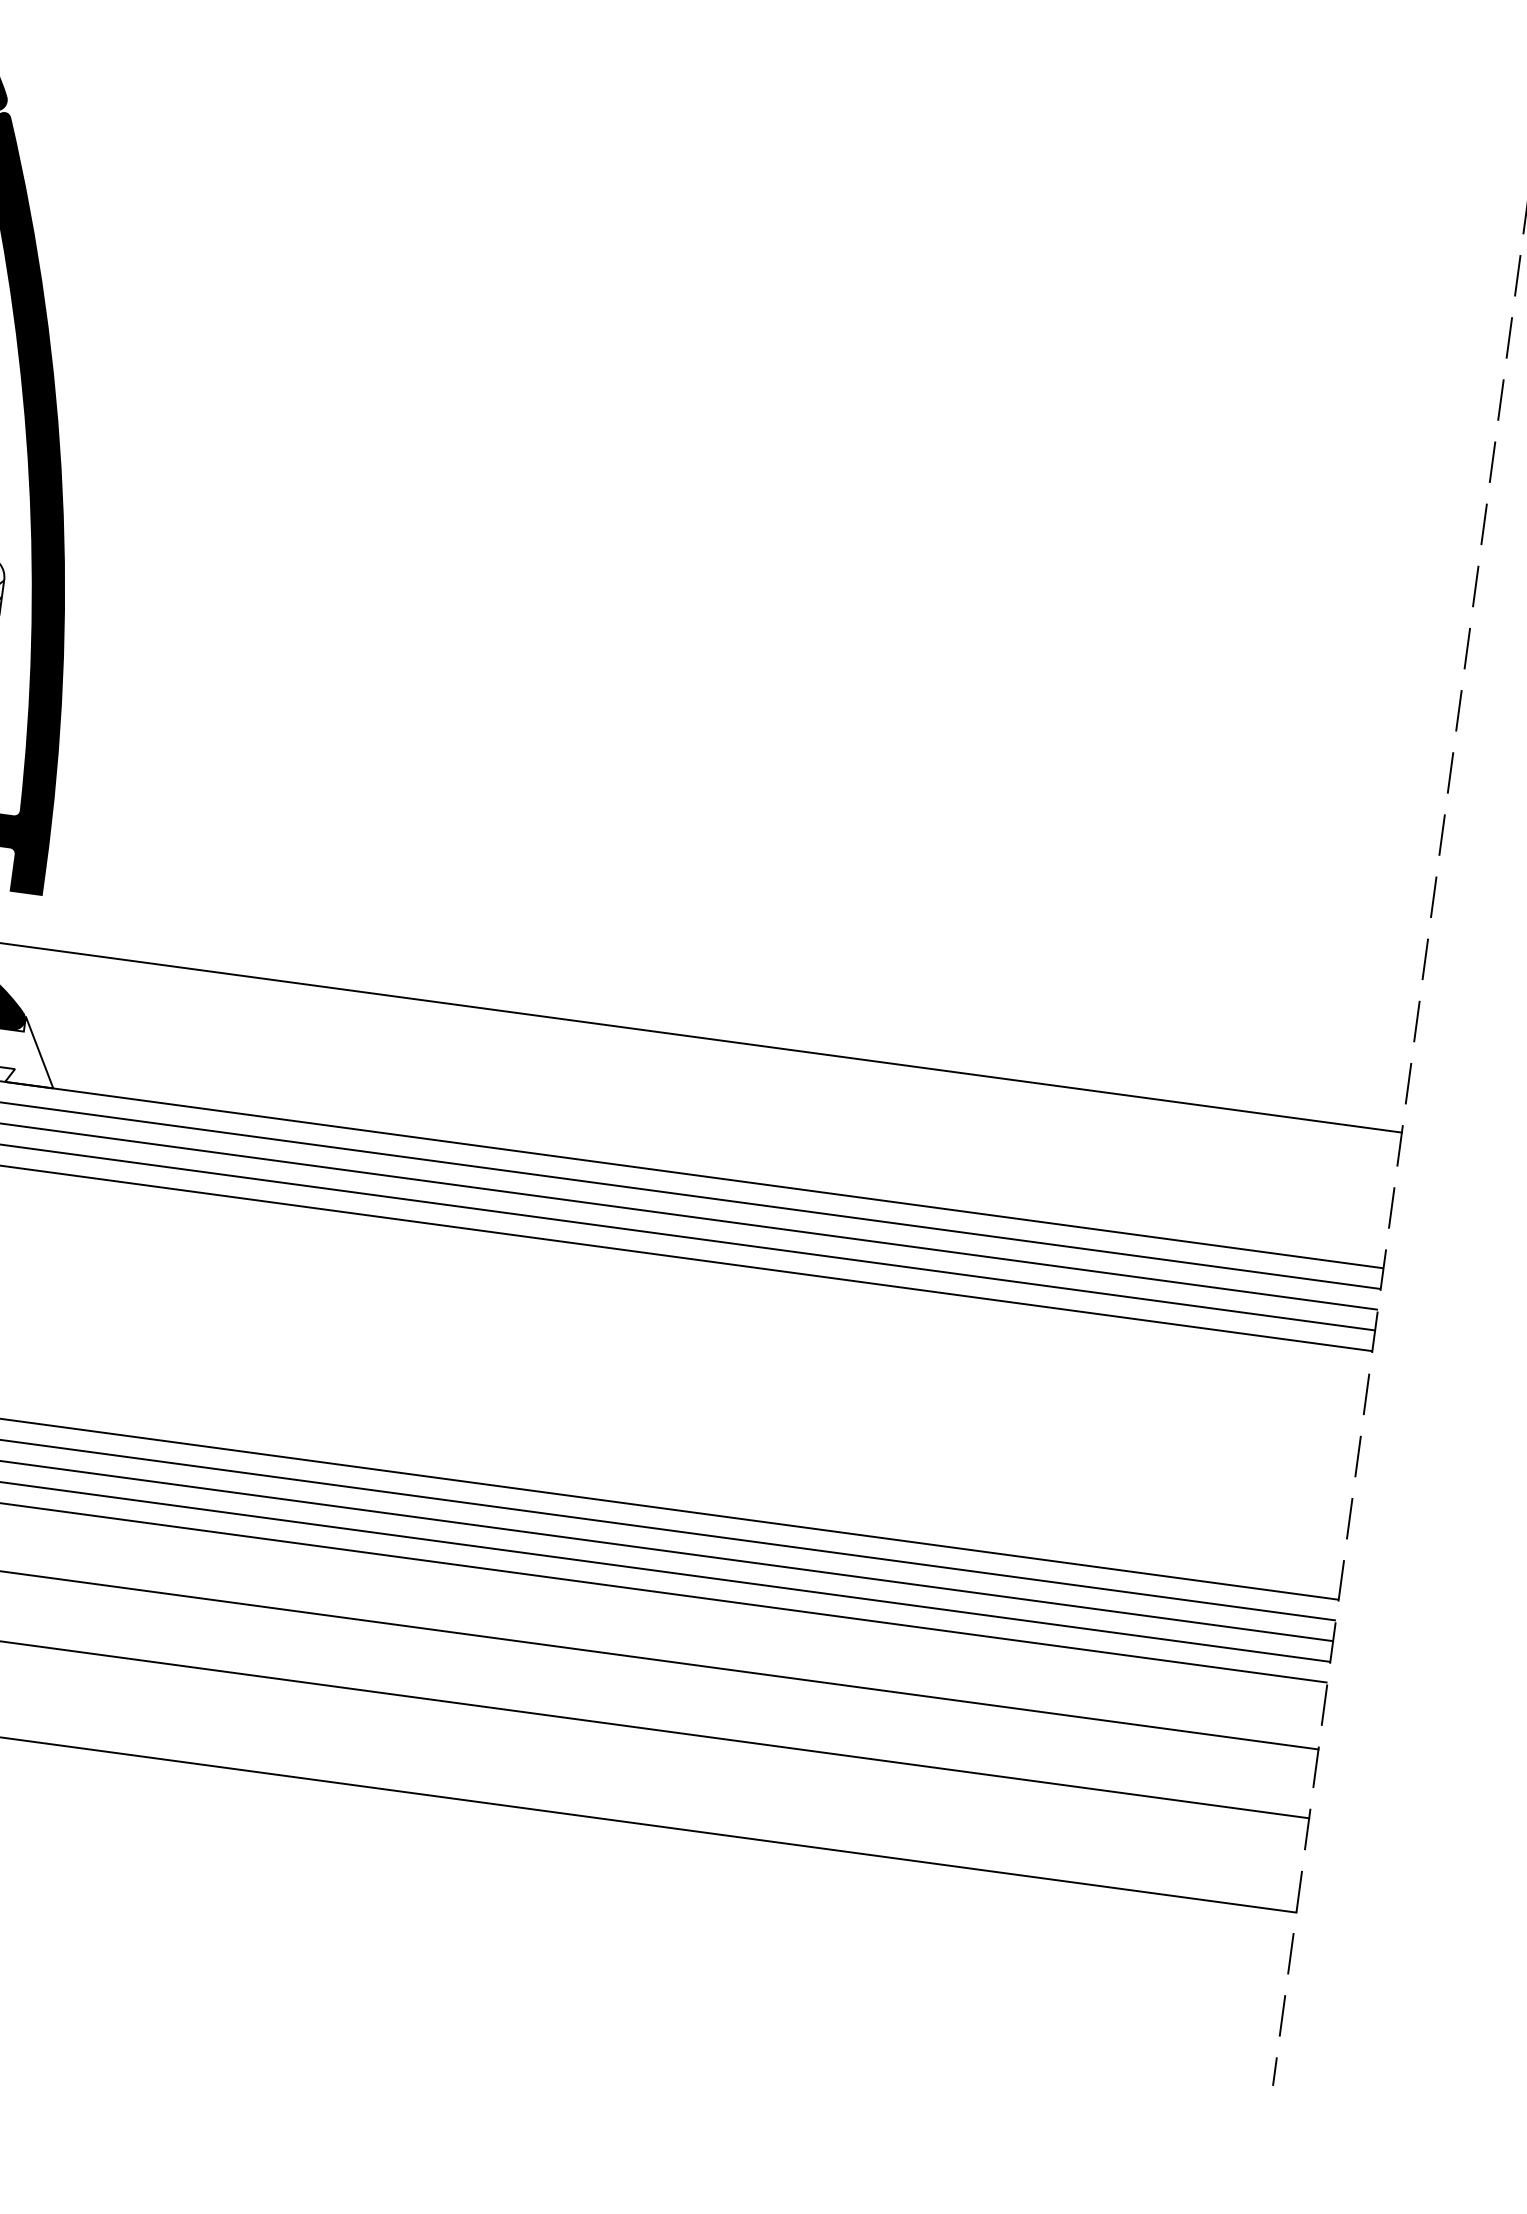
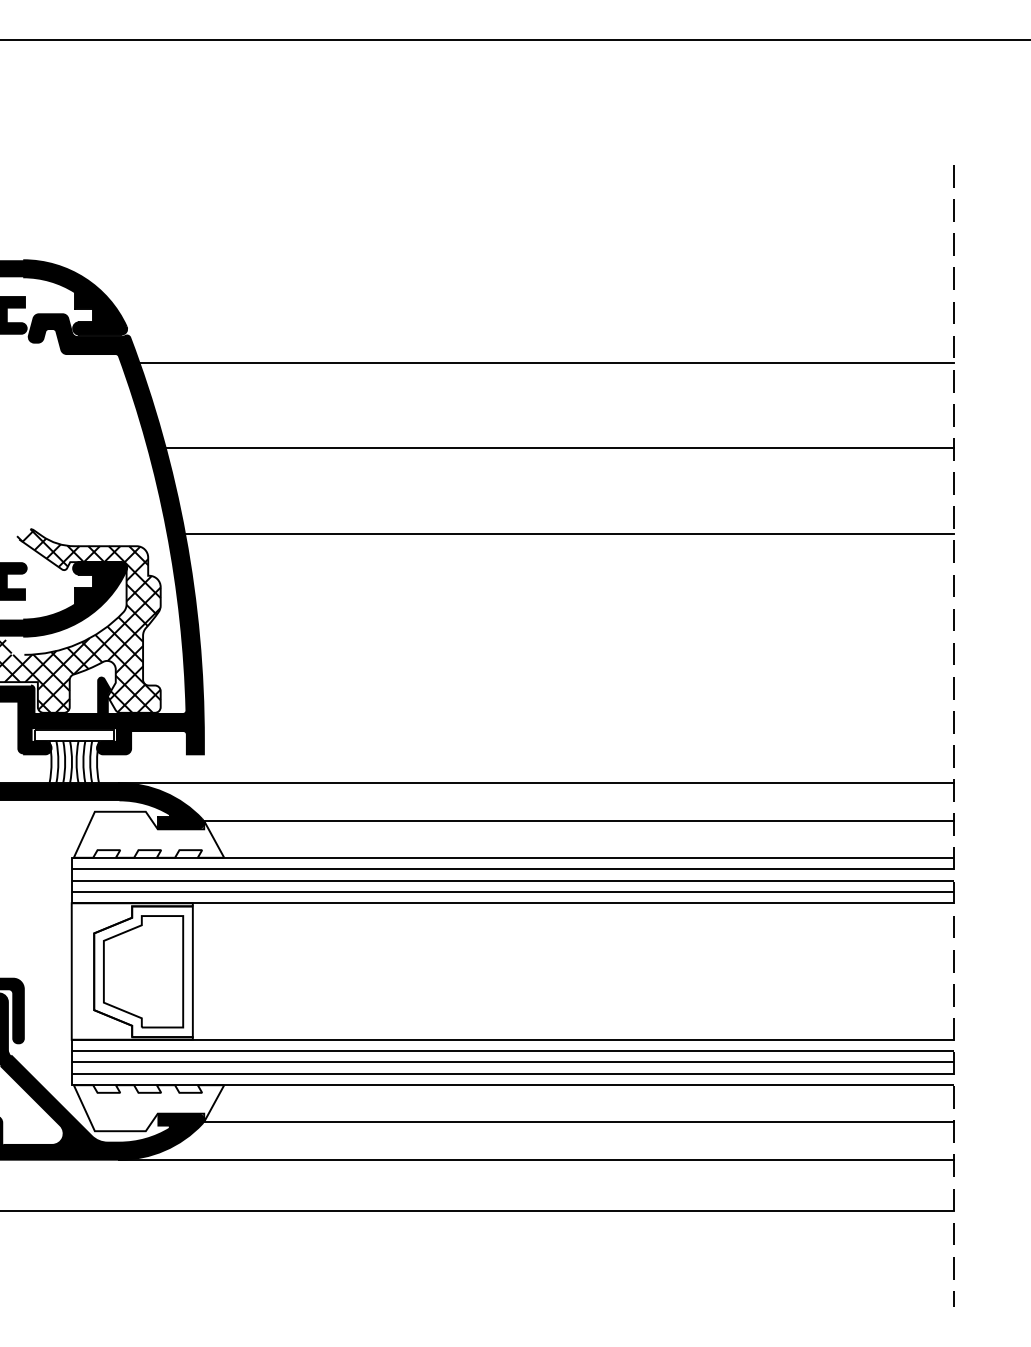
line: (762, 267) -> (546, 363), added
line: (764, 425) -> (559, 448), added
line: (762, 582) -> (569, 533), added
line: (709, 1109) -> (579, 821), added

